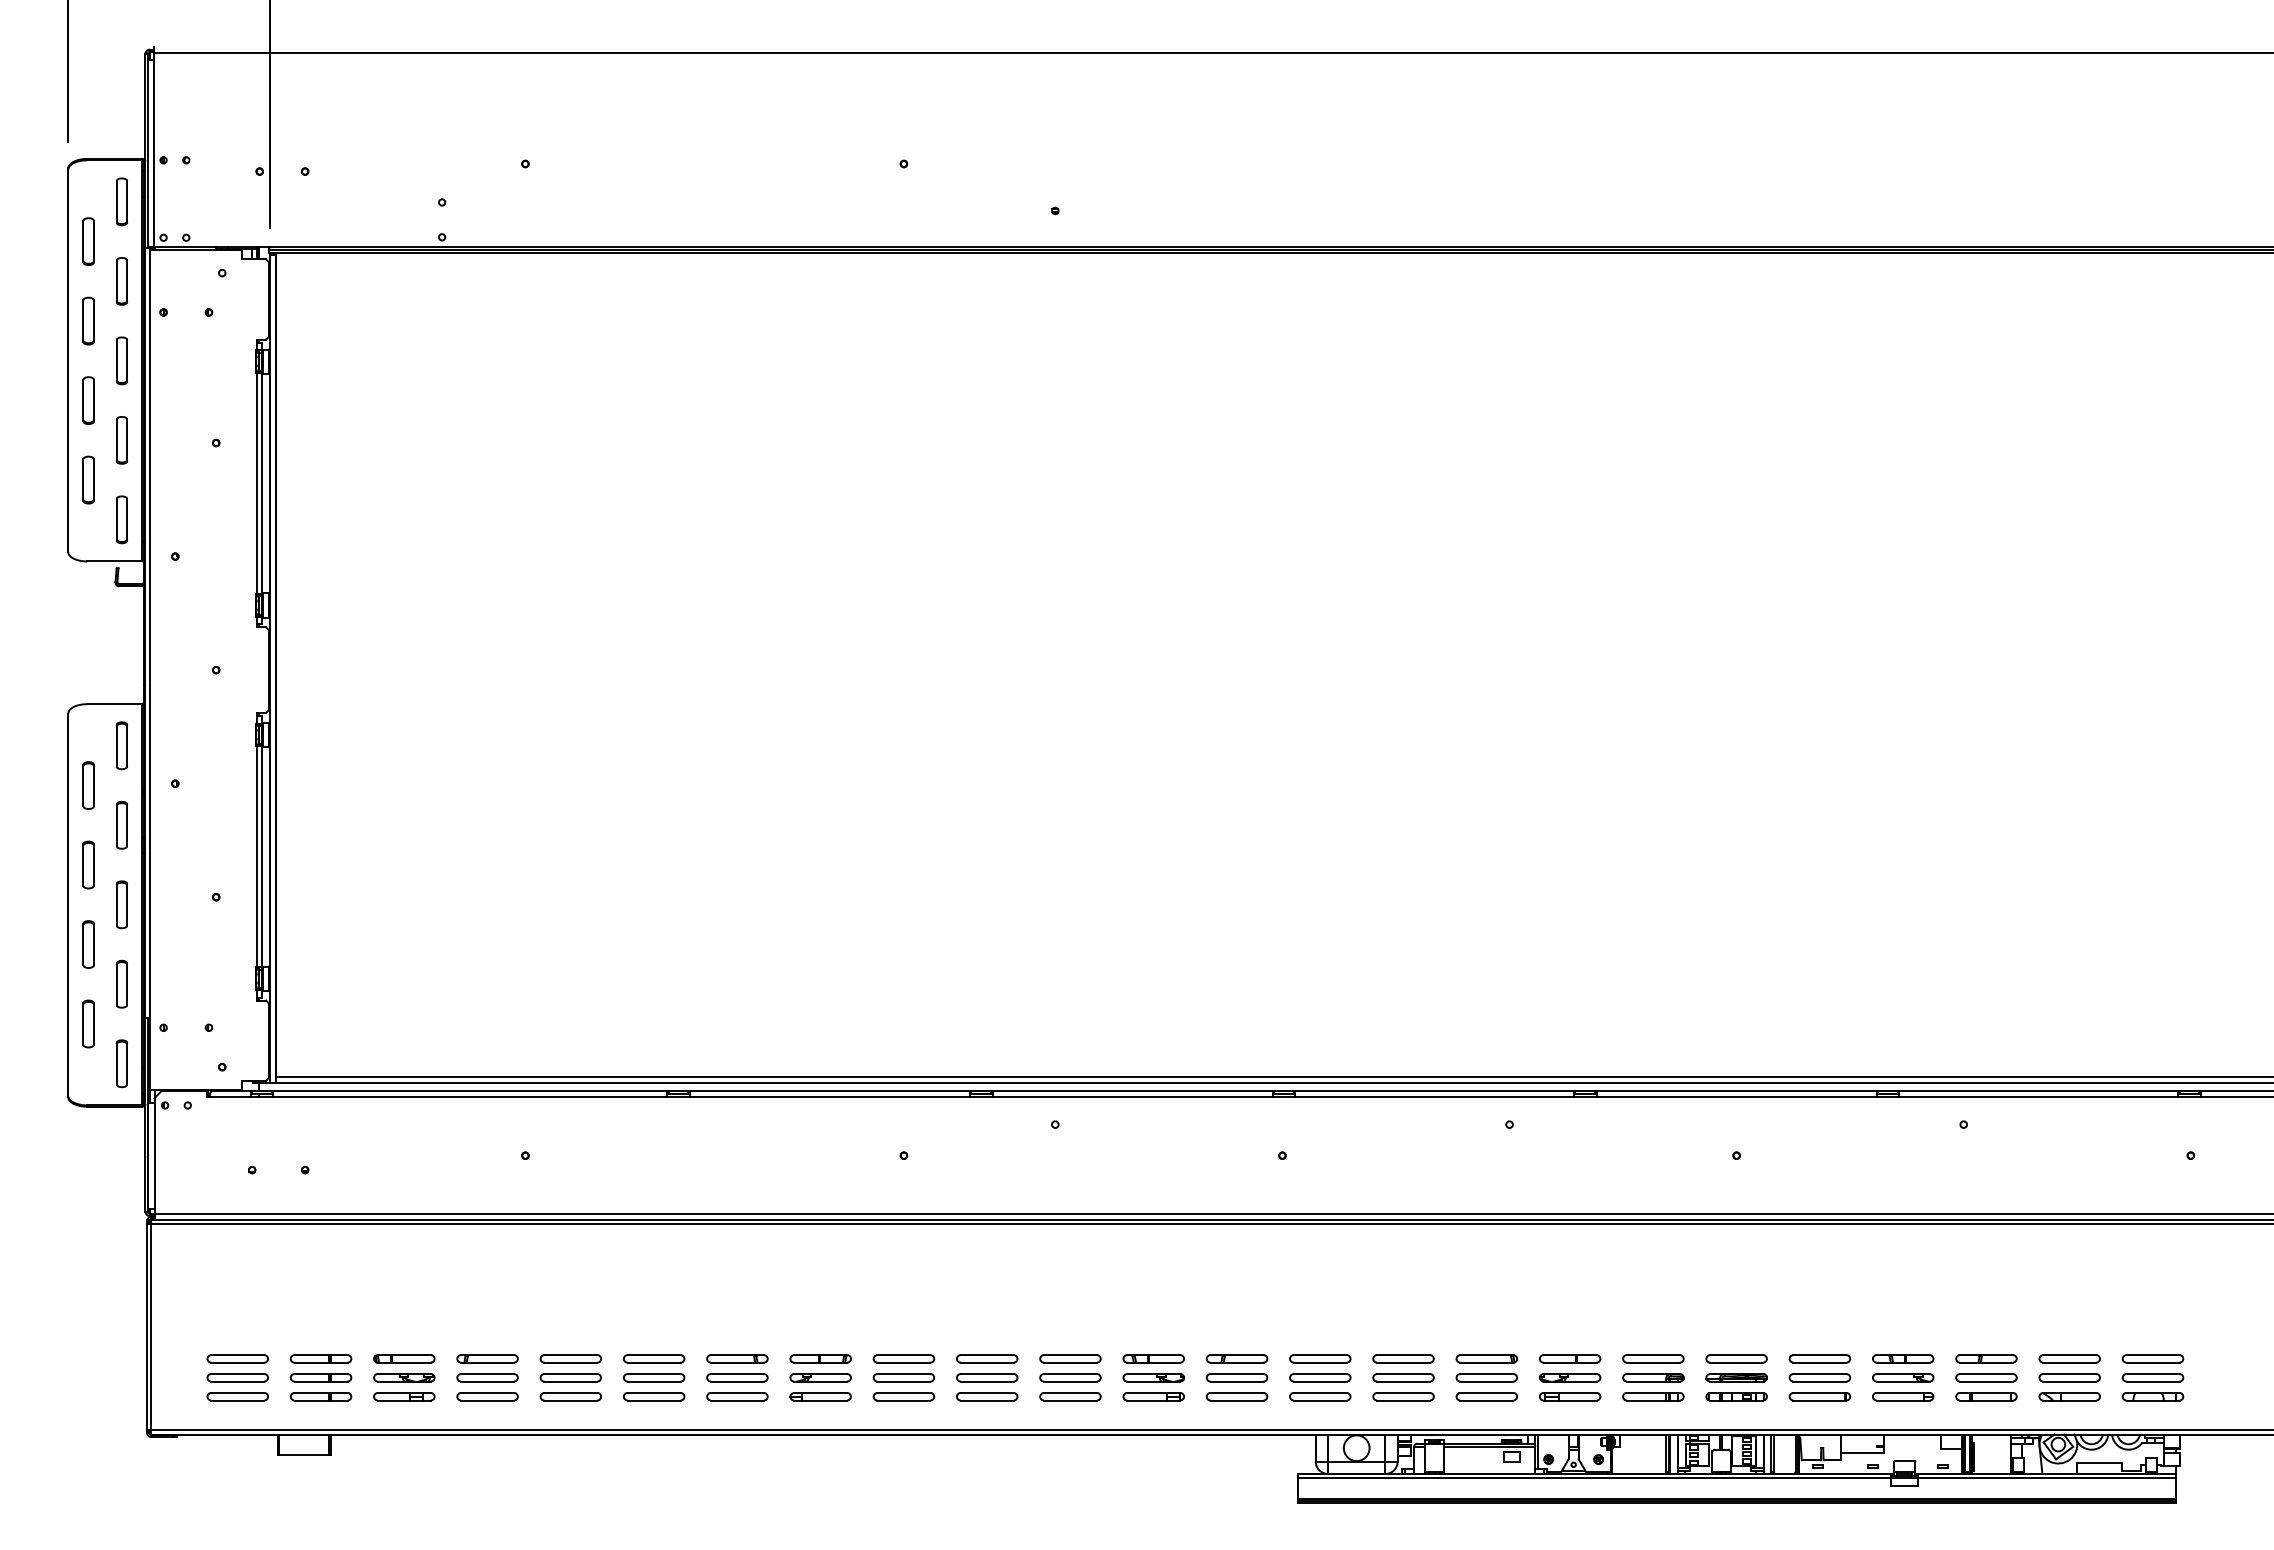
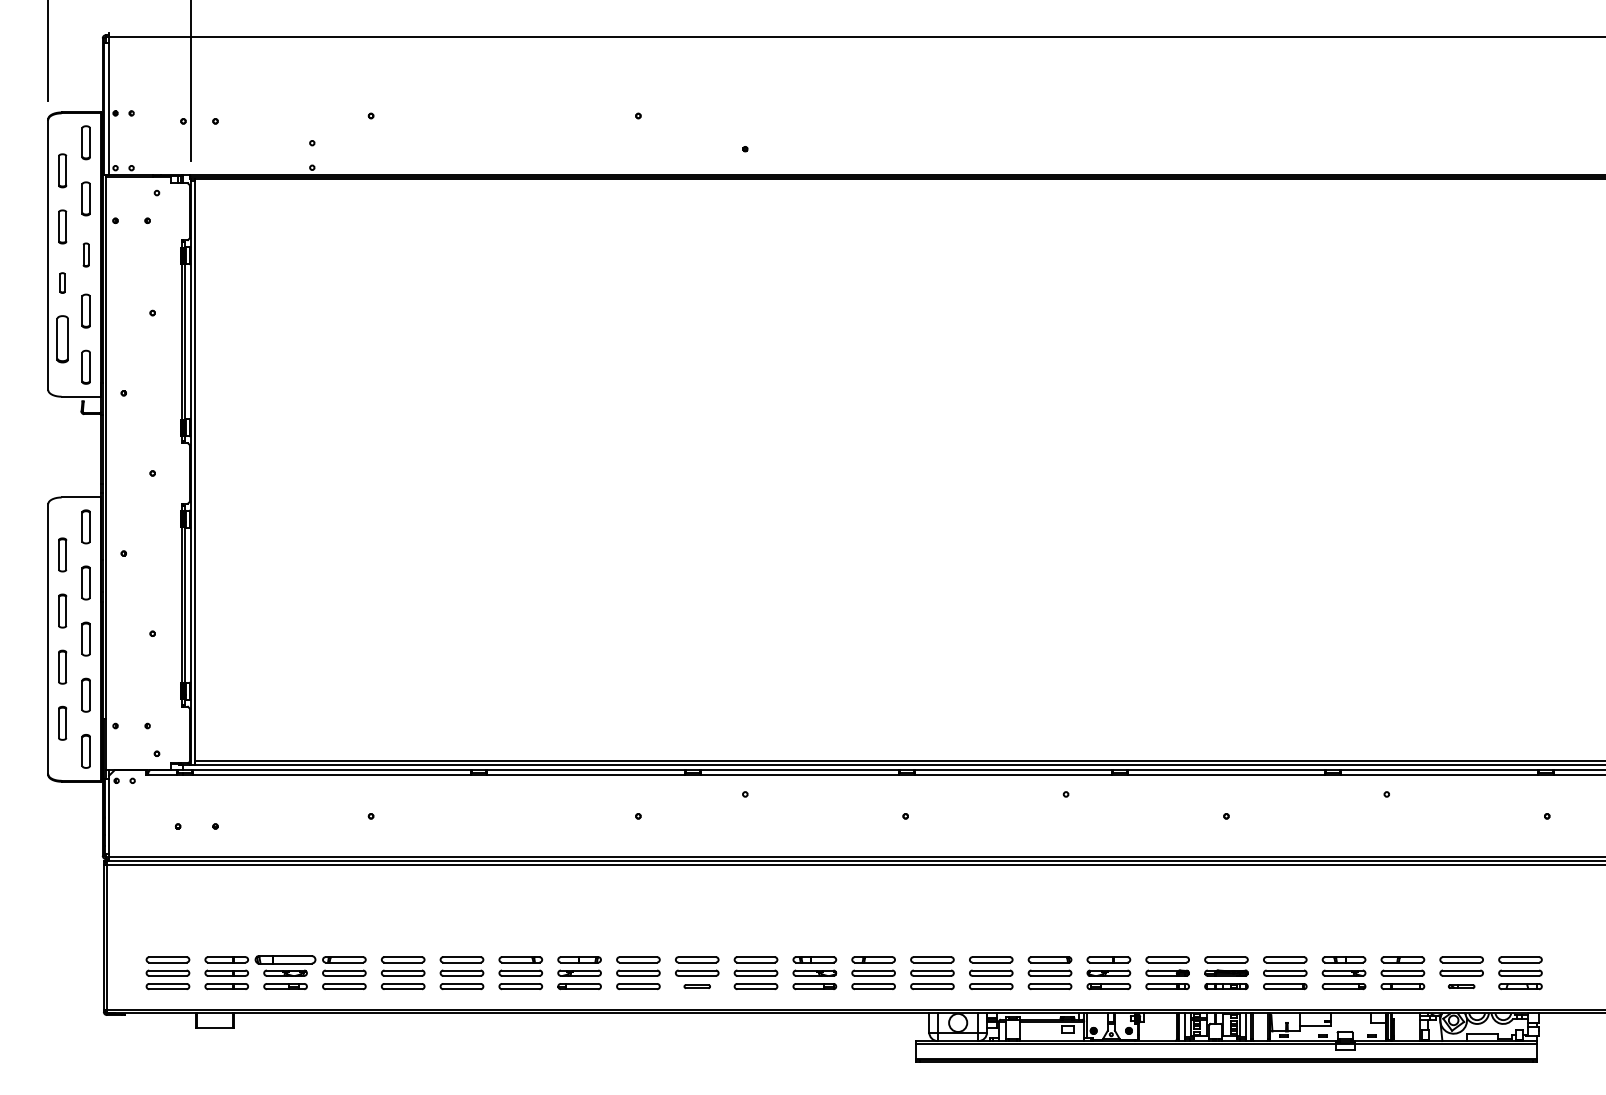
part: (121, 360) -> (85, 254), size x0.7
part: (88, 400) -> (62, 283), size x0.6
part: (88, 479) -> (62, 338), size x1.4
part: (404, 1358) -> (285, 959), size x1.4
part: (987, 1396) -> (697, 986), size x0.6
part: (2069, 1396) -> (1461, 986), size x0.6

